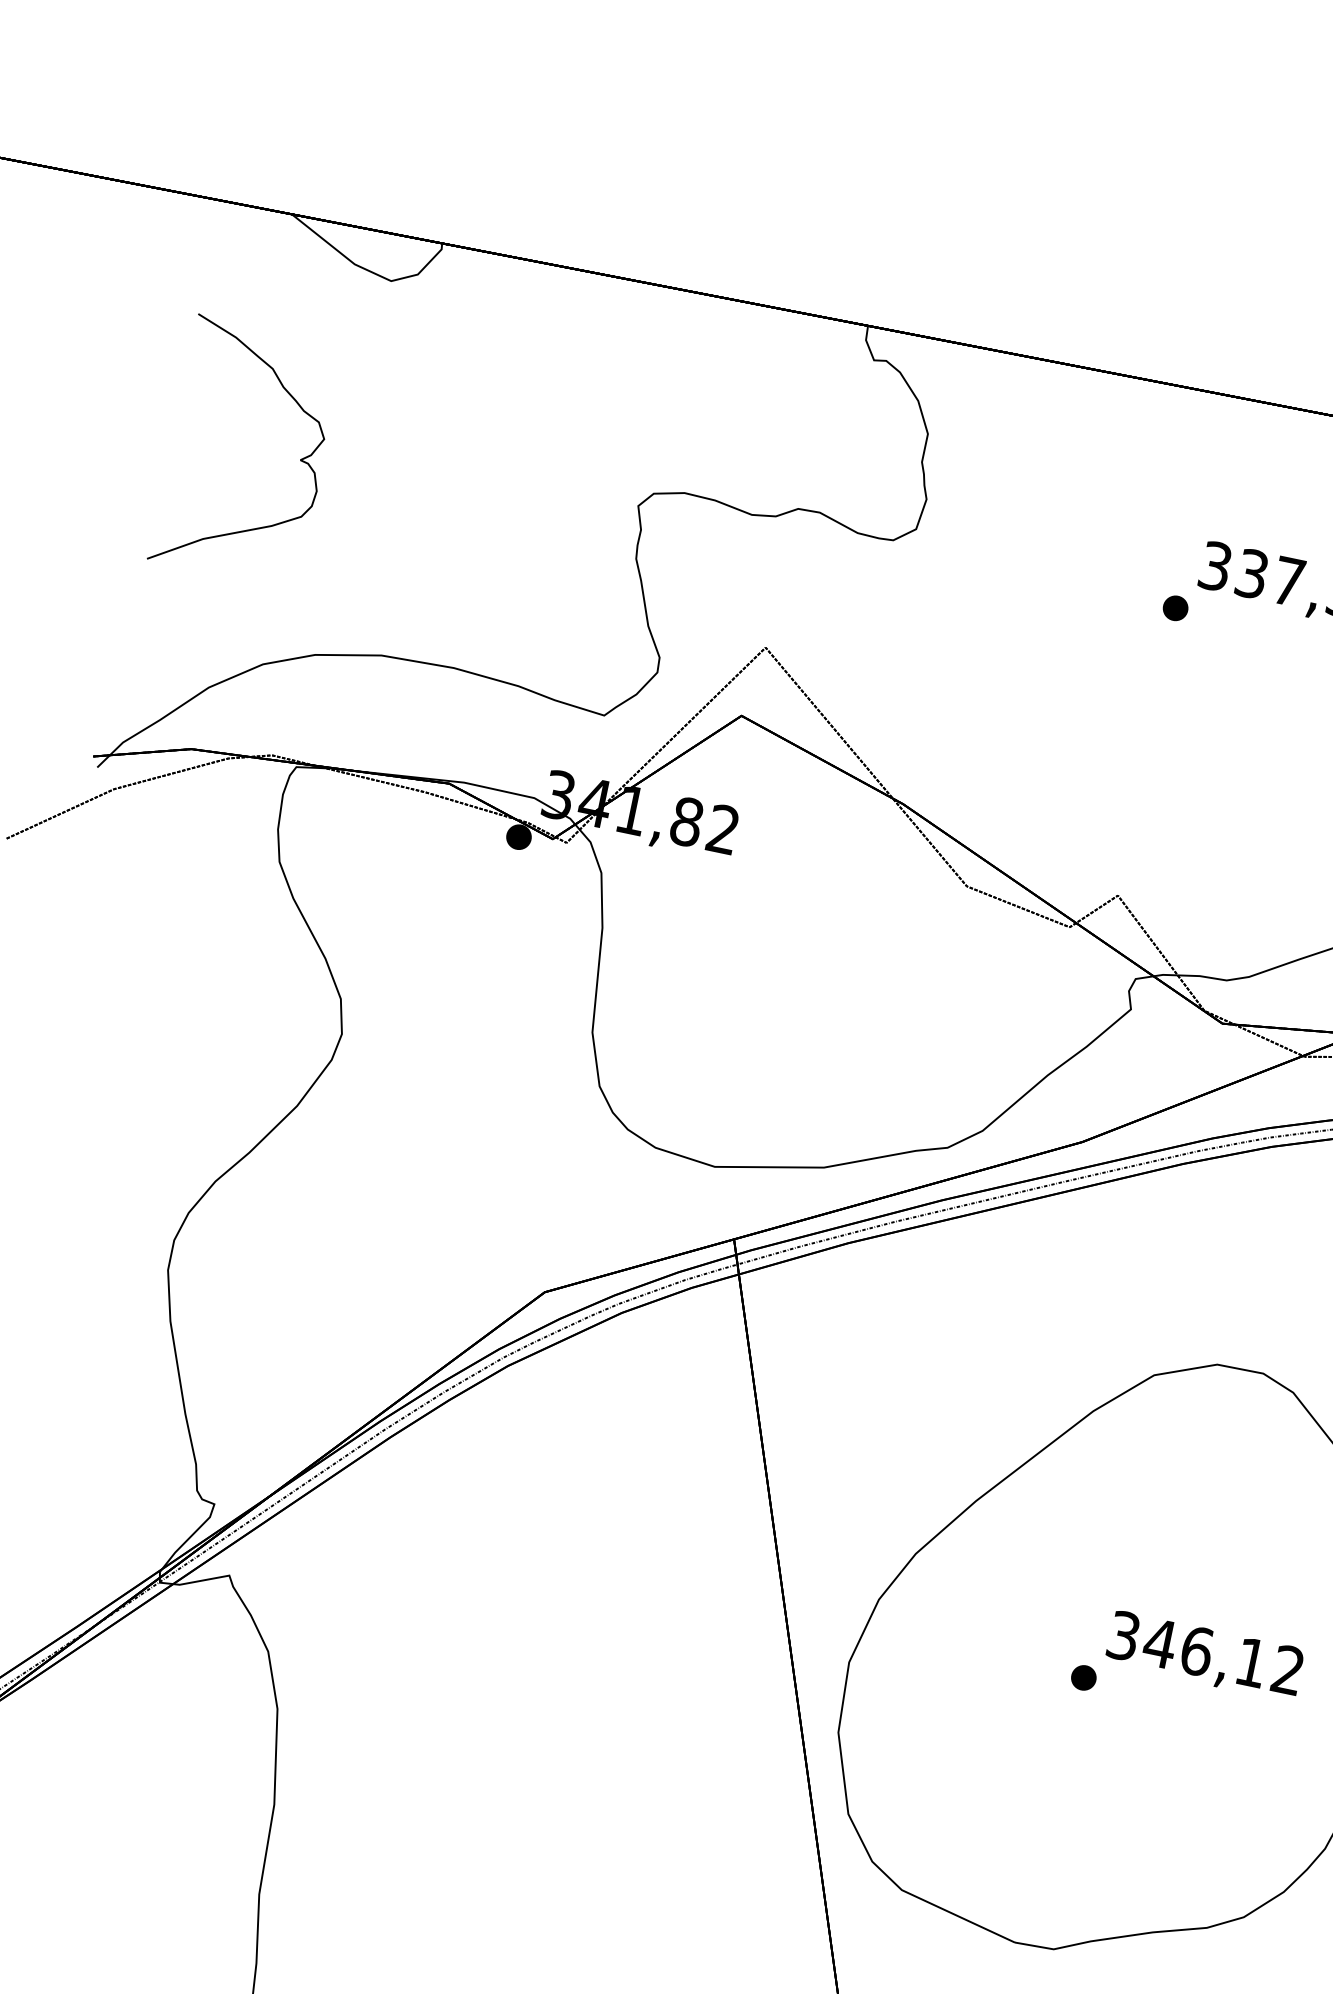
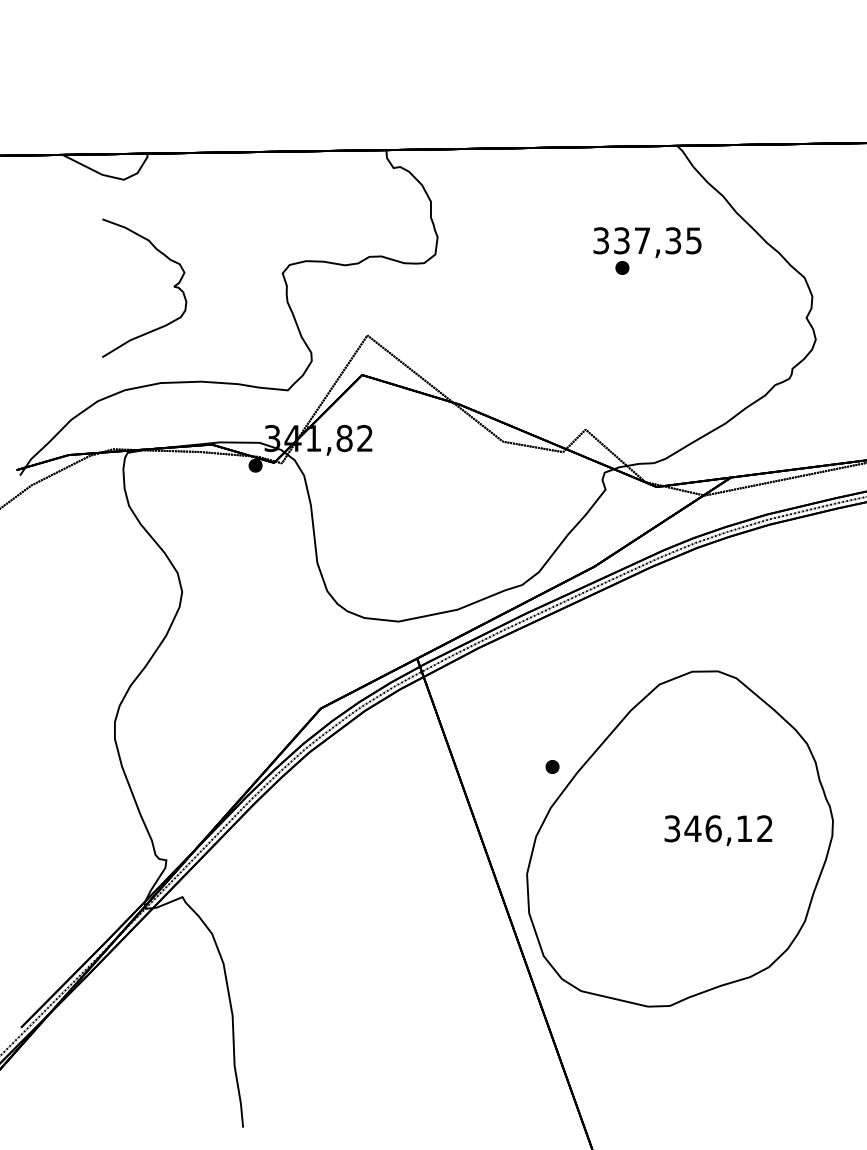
part: (299, 461) -> (173, 287), moved
part: (1175, 607) -> (622, 267), moved
part: (1083, 1677) -> (552, 766), moved

